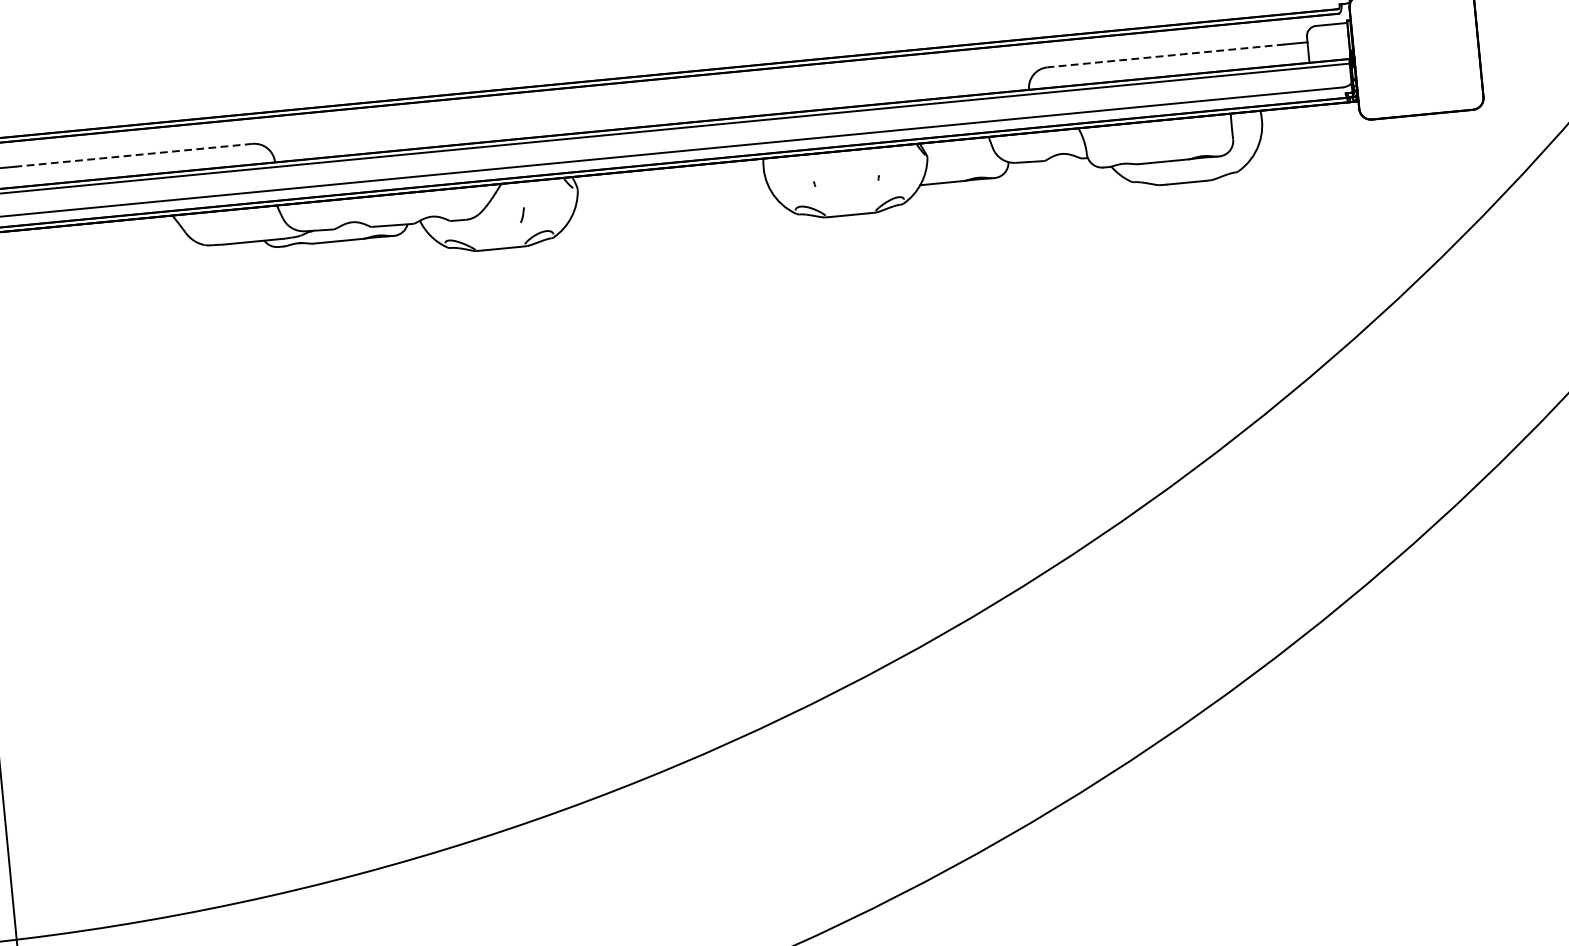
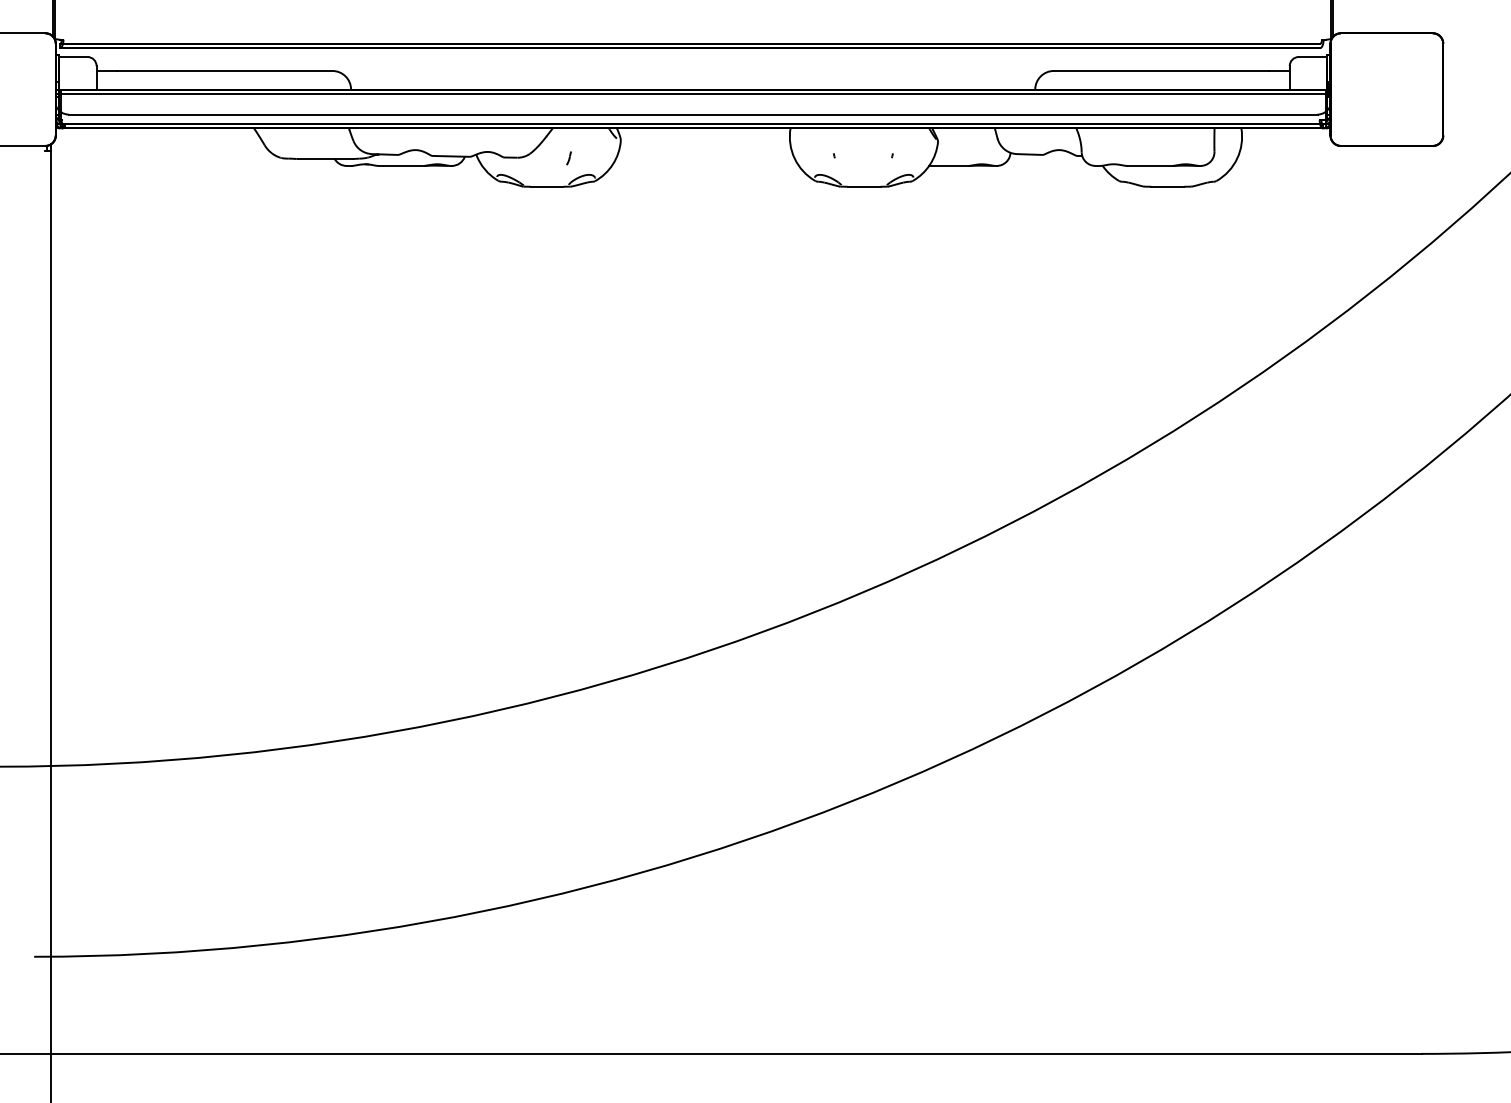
line: (1166, 55) -> (1161, 70), dashed -> solid
line: (133, 154) -> (224, 70), dashed -> solid

